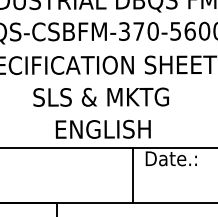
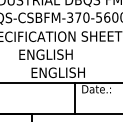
text: (101, 96) -> (57, 54), SLS & MKTG -> ENGLISH

